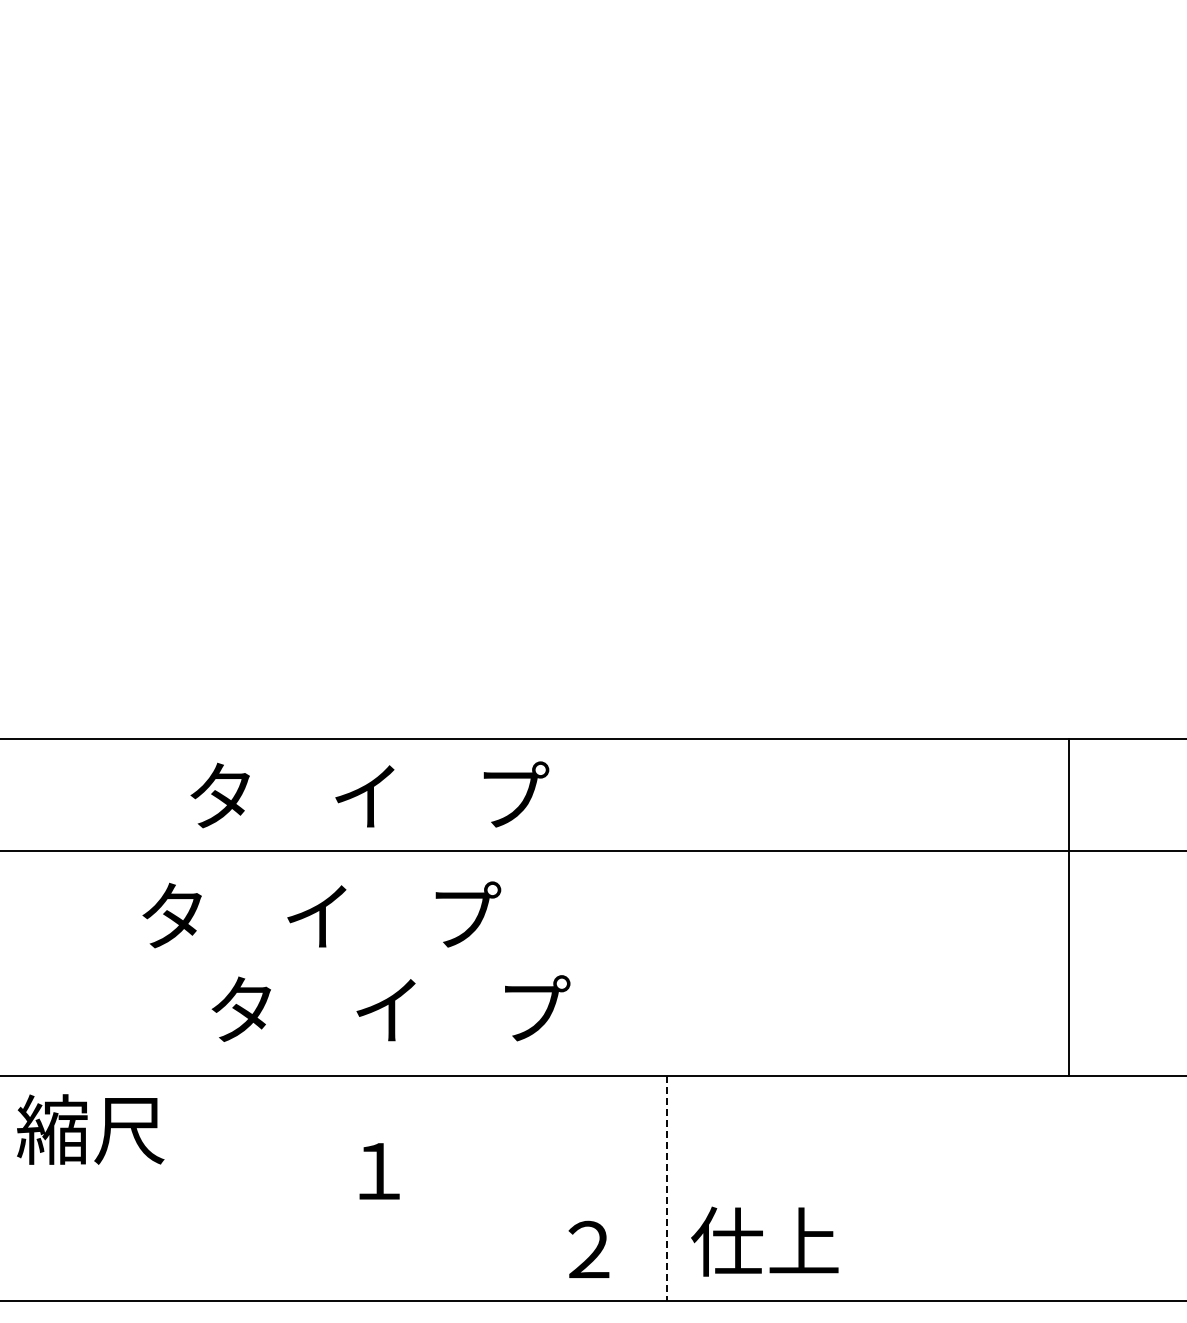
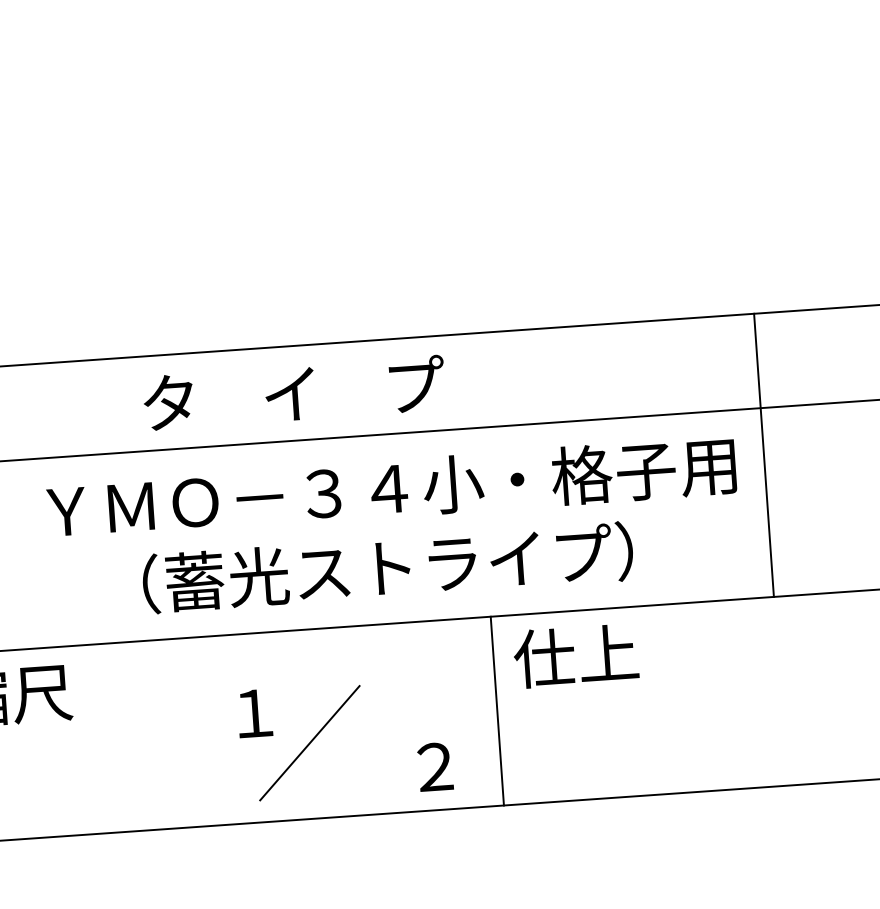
text: (369, 794) -> (294, 392), moved
line: (1069, 907) -> (764, 455), moved
text: (555, 915) -> (387, 488), タ    イ    プ -> ＹＭＯ－３４小・格子用
text: (525, 1009) -> (367, 568), タ    イ    プ -> （蓄光ストライプ）
line: (667, 1189) -> (497, 711), dashed -> solid
line: (441, 1210) -> (309, 742), added
text: (764, 1241) -> (575, 655), moved

